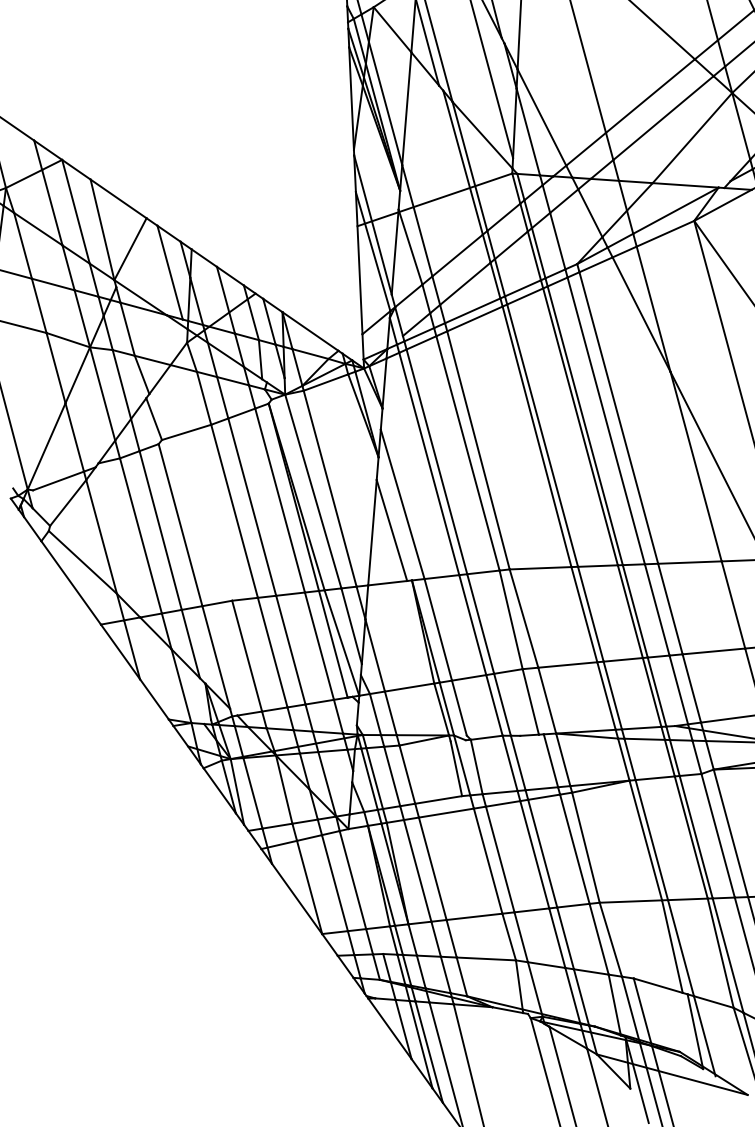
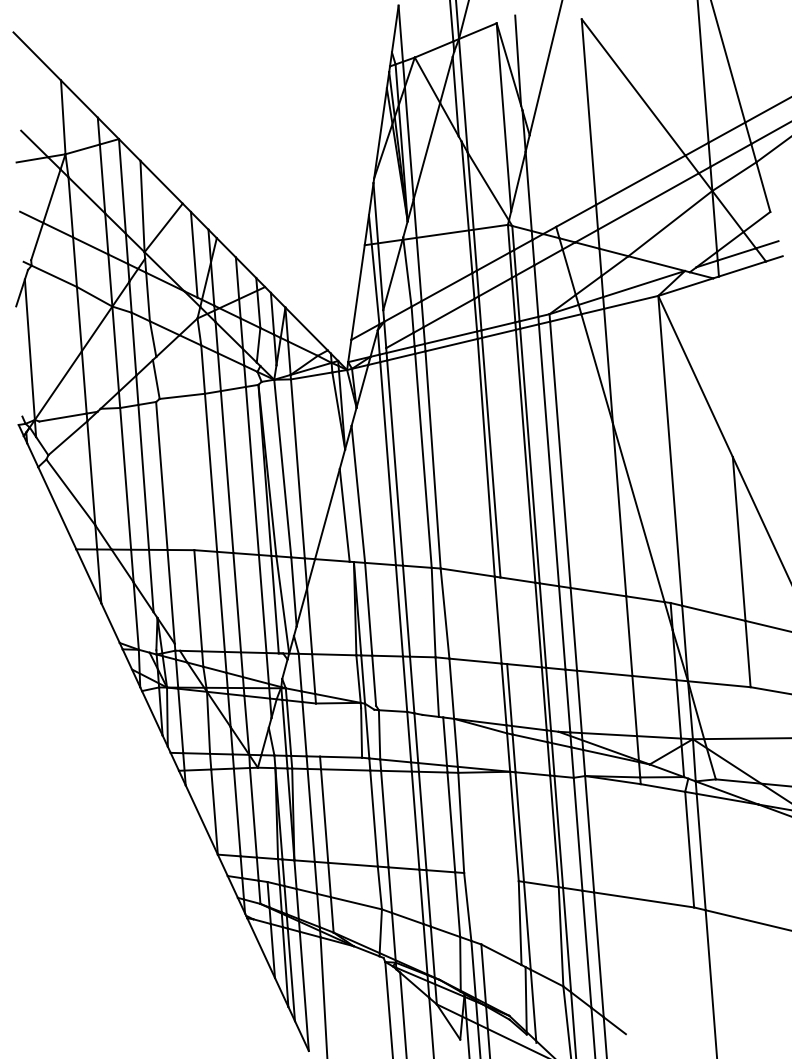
line: (541, 117) -> (542, 180), removed
line: (590, 613) -> (503, 620), removed
line: (406, 774) -> (317, 729), removed
line: (631, 901) -> (491, 877), removed

